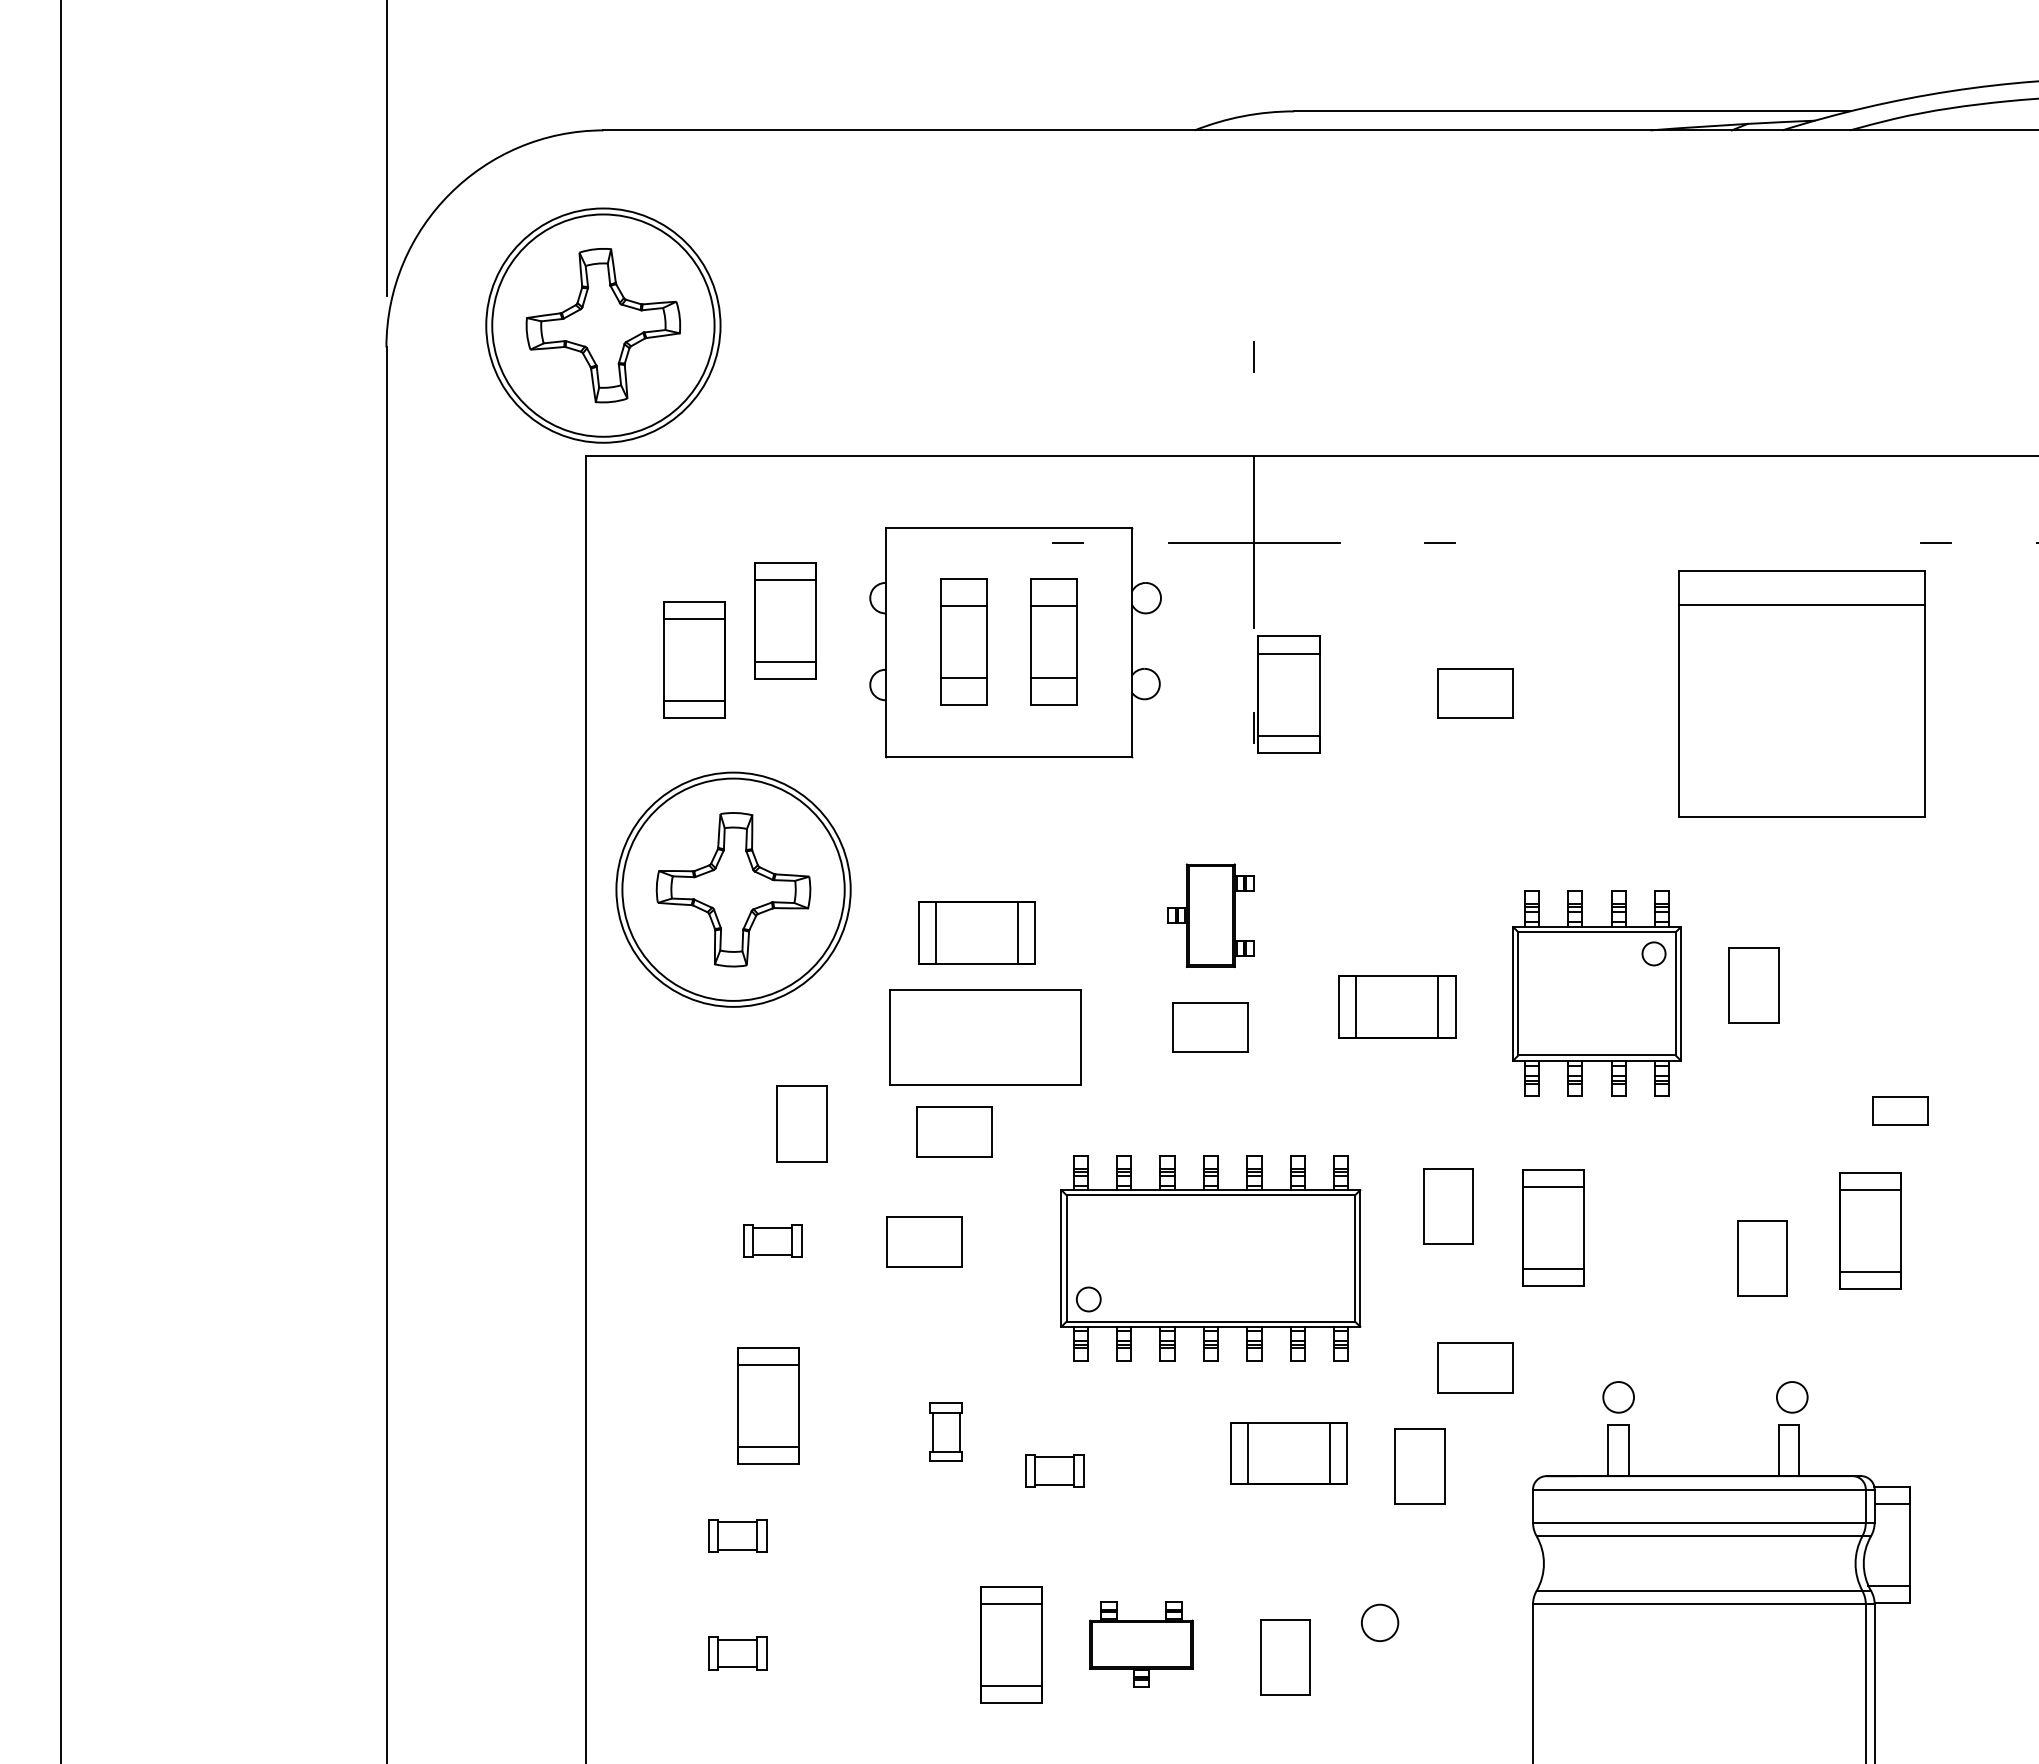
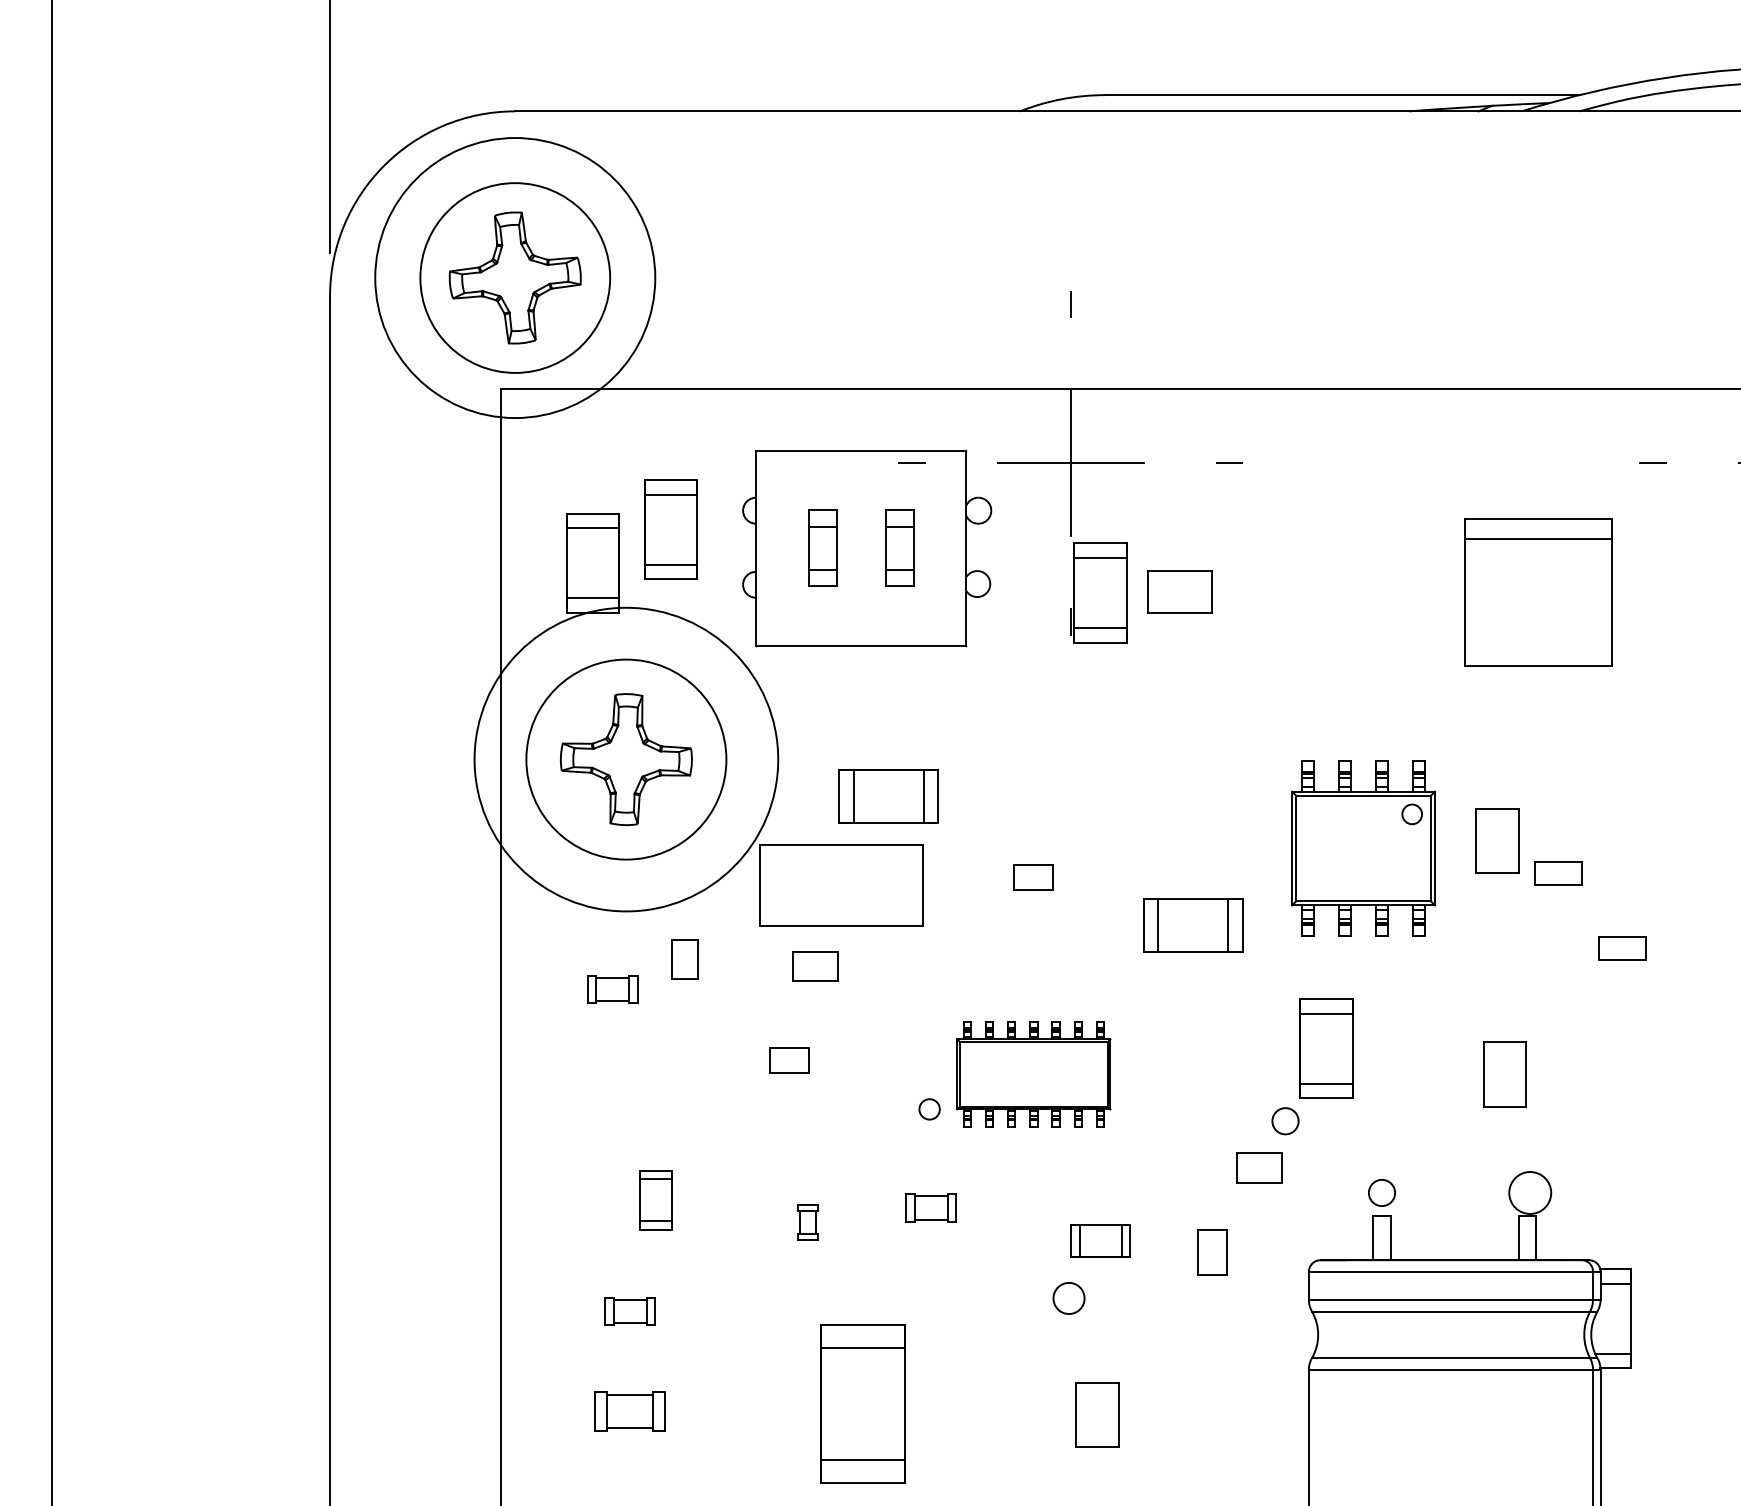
circle: (603, 325) -> (515, 277), size x1.4
part: (963, 641) -> (822, 547), size x0.7
part: (1053, 641) -> (899, 547), size x0.7
part: (1475, 693) -> (1179, 592), moved
part: (1801, 693) -> (1538, 592), size x0.7
circle: (733, 889) -> (626, 759), size x1.6
part: (1210, 915) -> (1033, 781), removed
part: (976, 932) -> (888, 796), moved
part: (1397, 1006) -> (1193, 925), moved
part: (1825, 1022) -> (1558, 872), added
part: (1210, 1027) -> (1033, 877), size x0.6
part: (801, 1123) -> (684, 959), size x0.6
part: (954, 1131) -> (815, 965), size x0.7
part: (1448, 1206) -> (1236, 1030), removed
part: (1870, 1230) -> (1596, 1050), removed
part: (772, 1240) -> (612, 989), moved
part: (924, 1241) -> (789, 1059), size x0.6
part: (1210, 1258) -> (1033, 1074), size x0.6
circle: (1505, 1313) -> (1285, 1121), added
part: (1475, 1367) -> (1259, 1167), size x0.7
circle: (1791, 1397) -> (1529, 1193), size x1.6
part: (768, 1405) -> (656, 1199), size x0.6
part: (945, 1431) -> (807, 1222), size x0.7
part: (1288, 1453) -> (1100, 1240), size x0.6
part: (1419, 1466) -> (1211, 1251), size x0.7
part: (1054, 1470) -> (931, 1207), moved
circle: (1380, 1622) -> (1069, 1298), moved
part: (1011, 1644) -> (863, 1403), size x1.6
part: (1141, 1644) -> (974, 1403), removed
part: (737, 1653) -> (629, 1411), size x1.4

